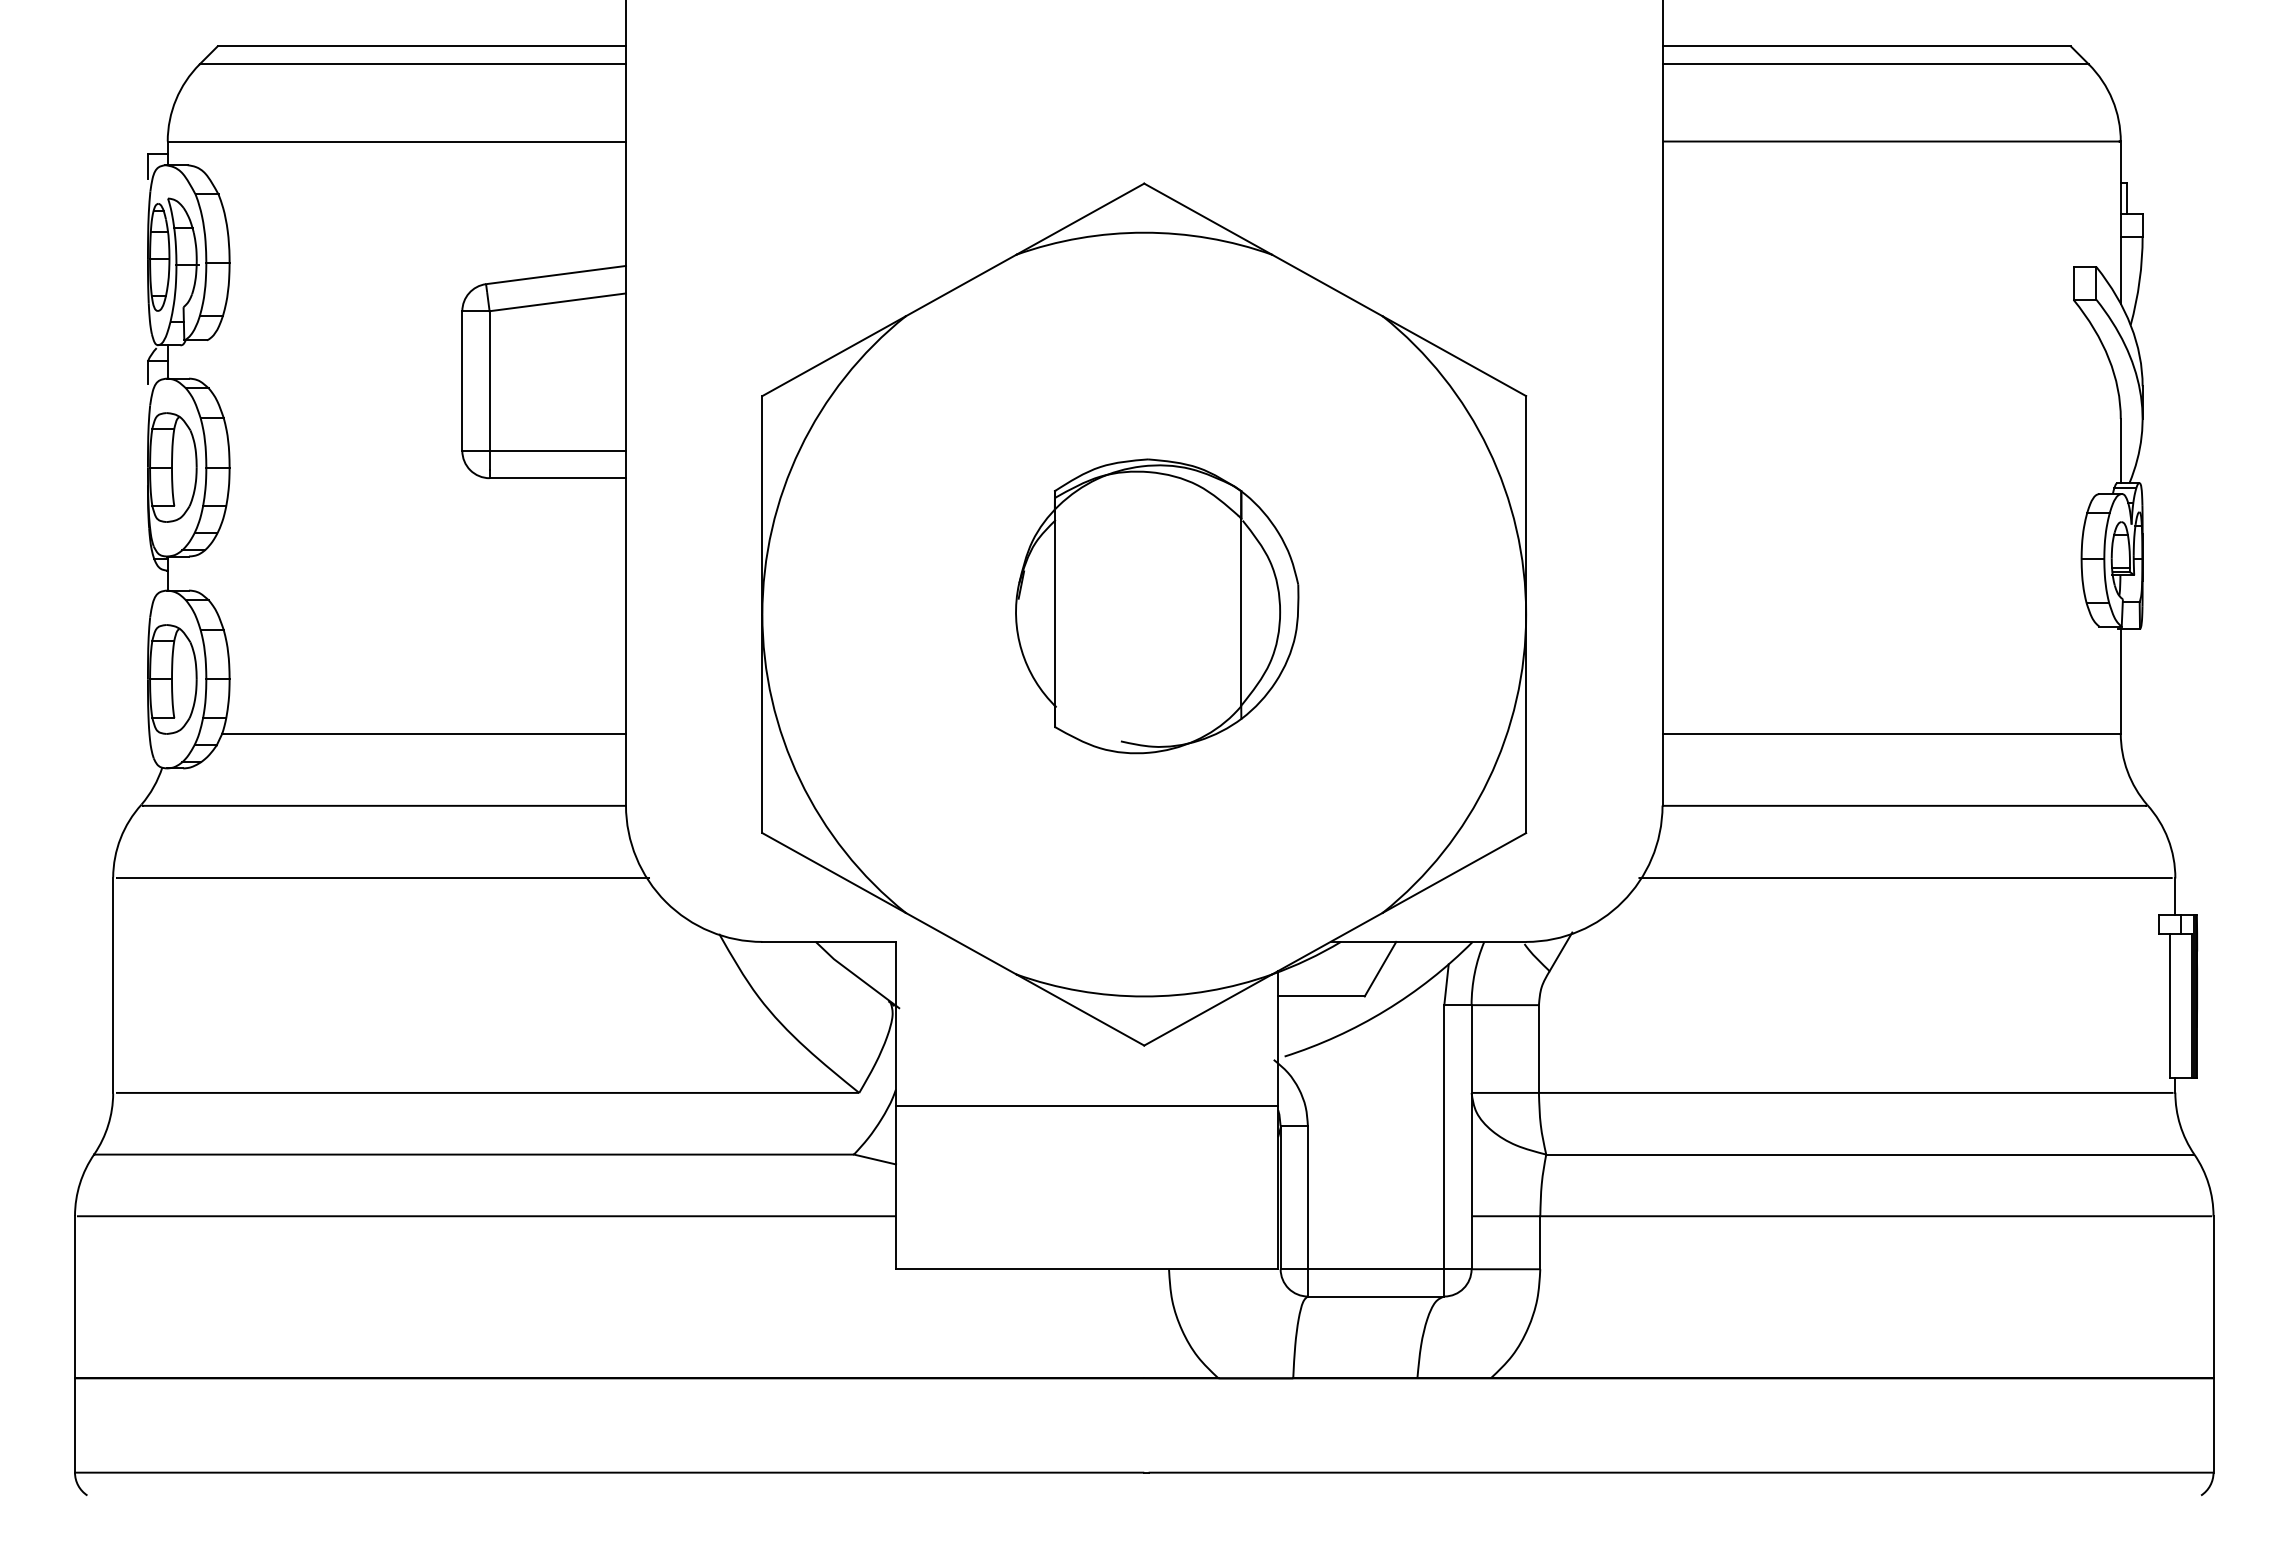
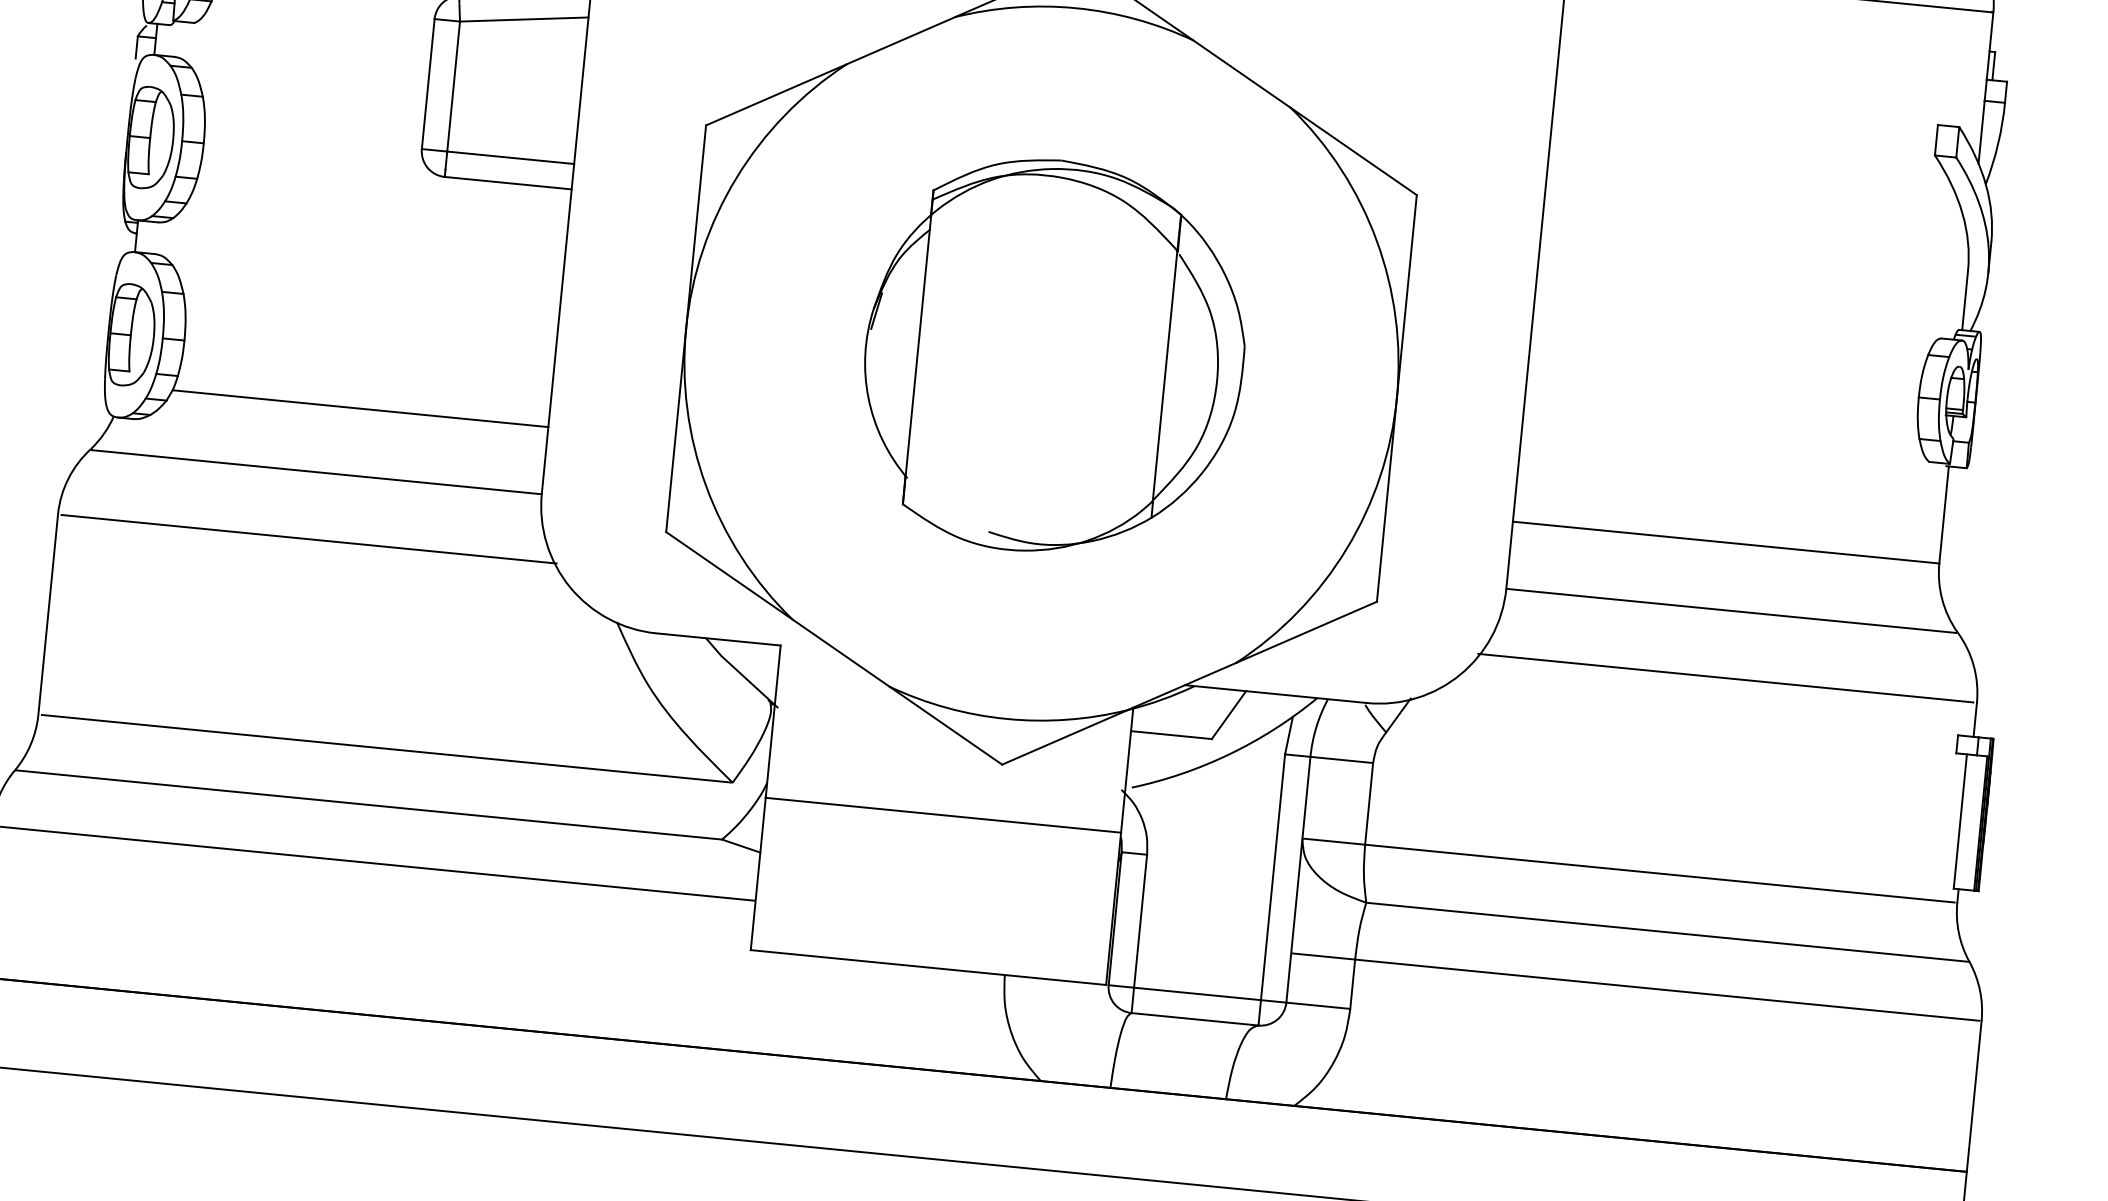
part: (1156, 606) -> (1053, 357), size x1.43

